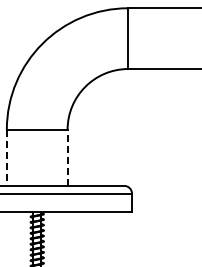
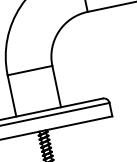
line: (67, 157) -> (56, 86), dashed -> solid
line: (6, 158) -> (11, 96), dashed -> solid

